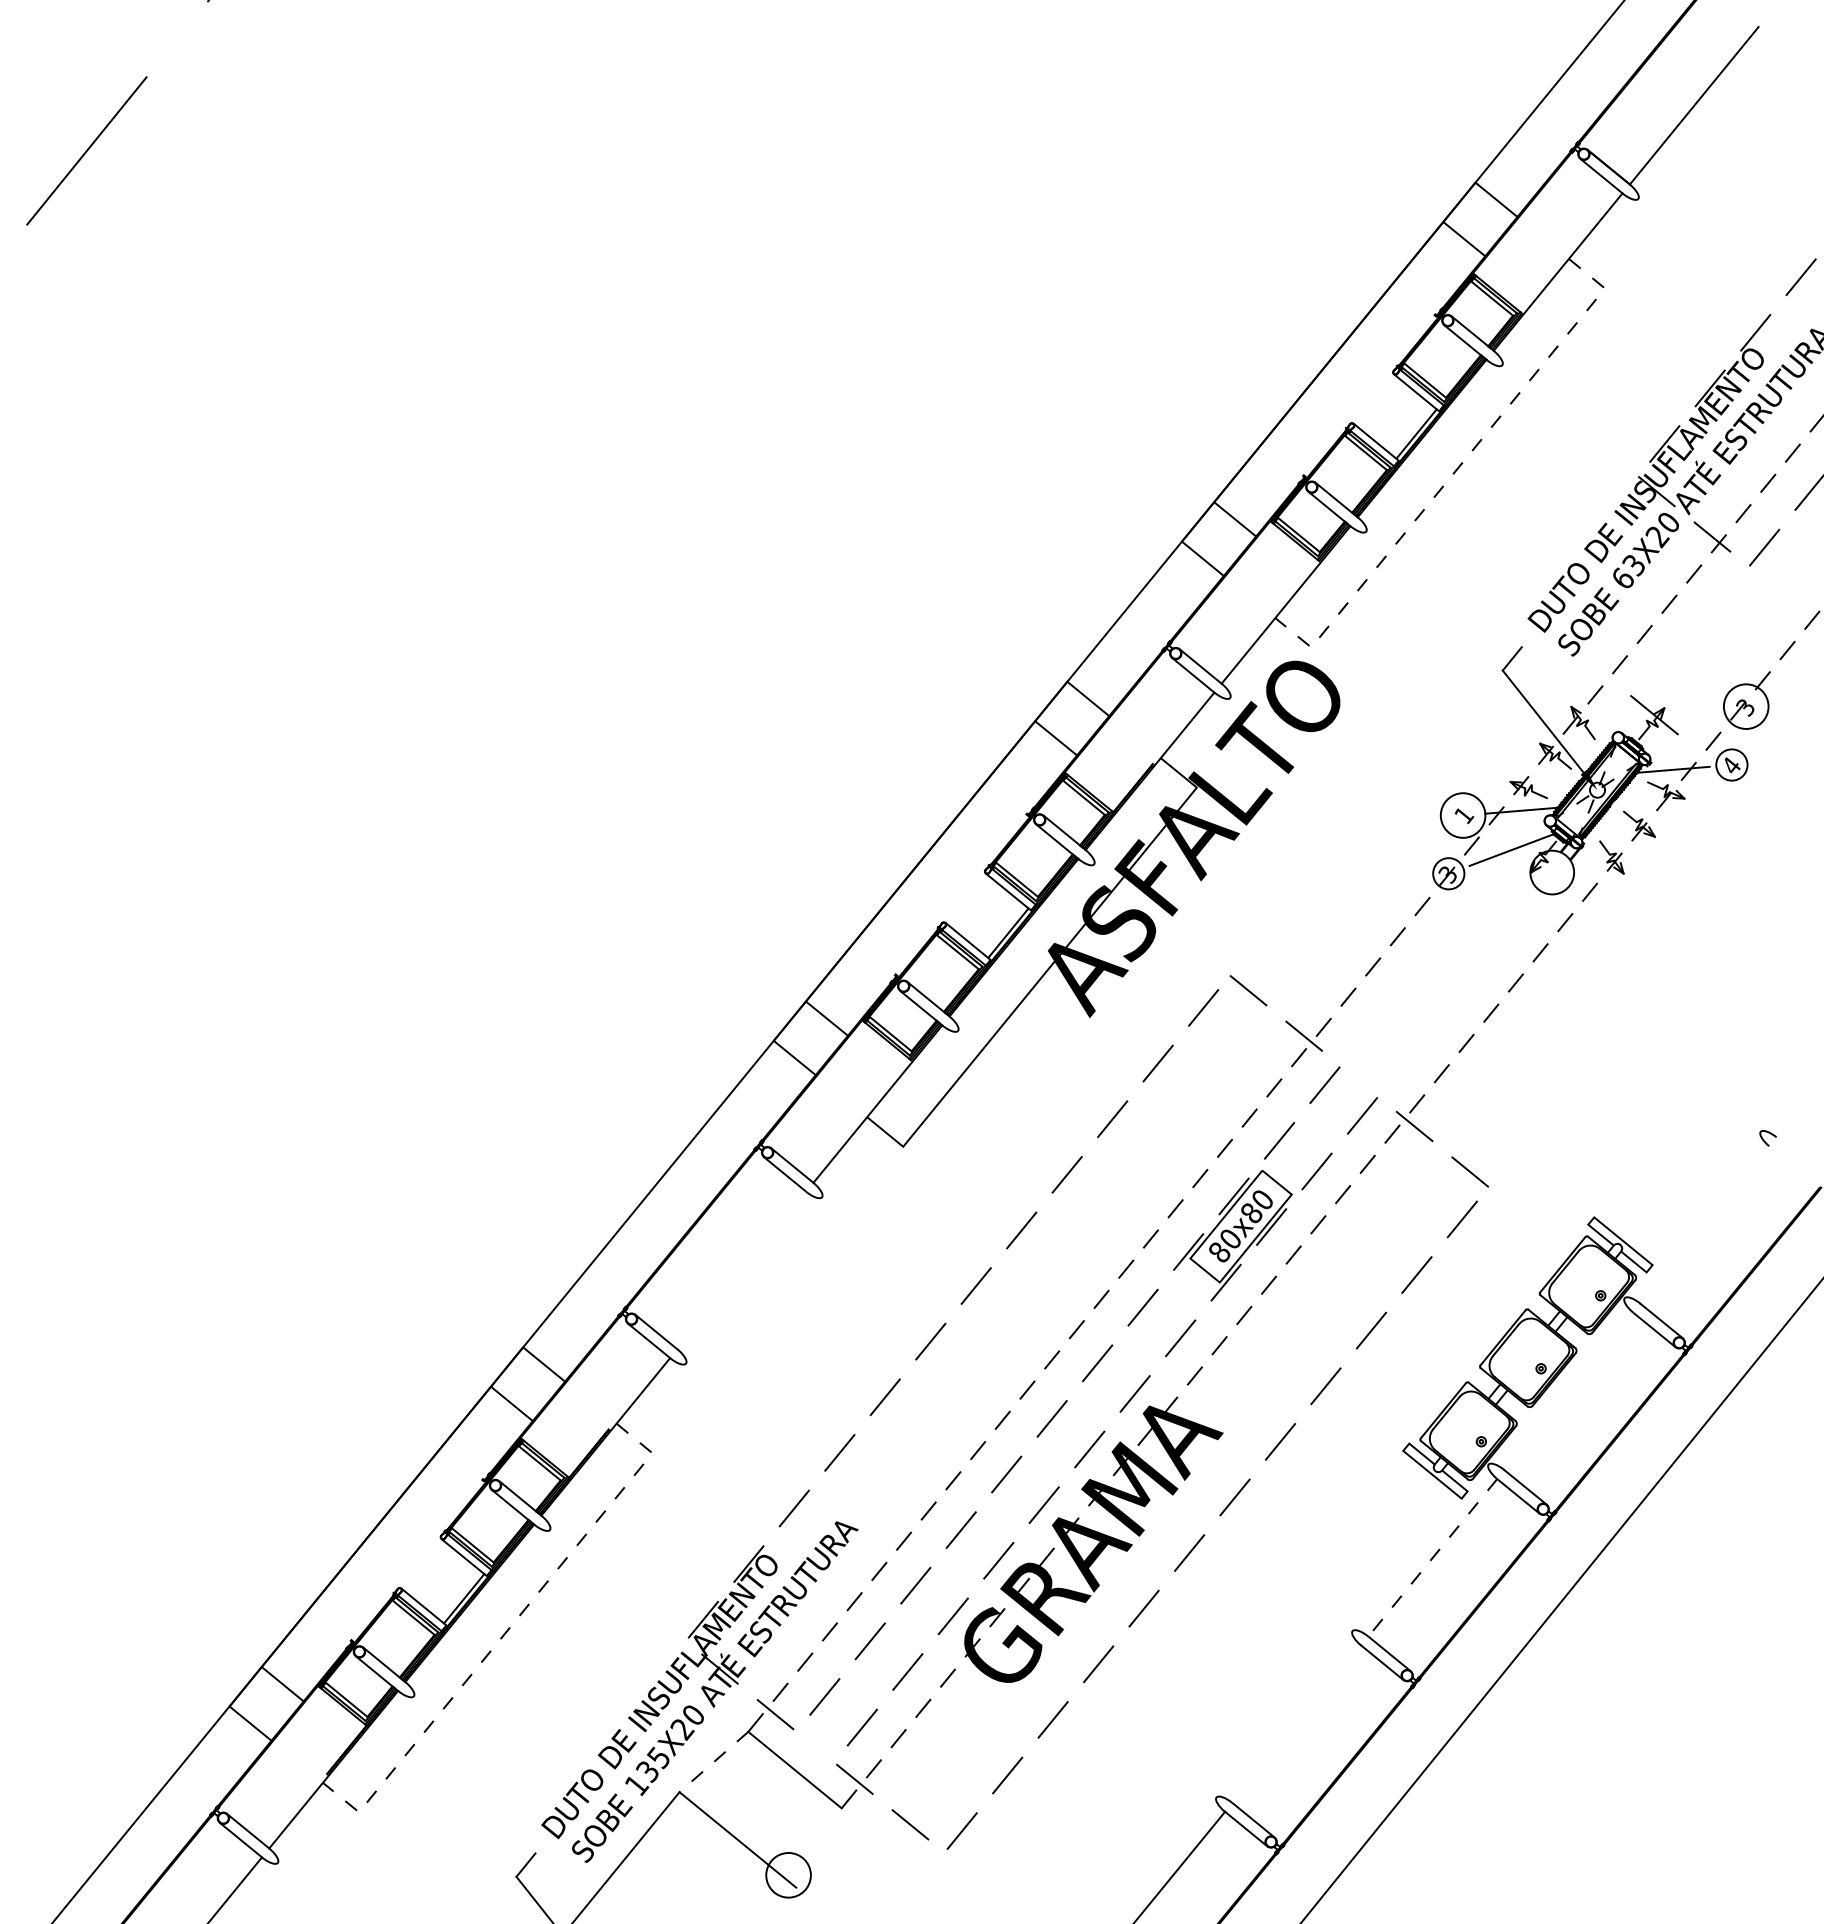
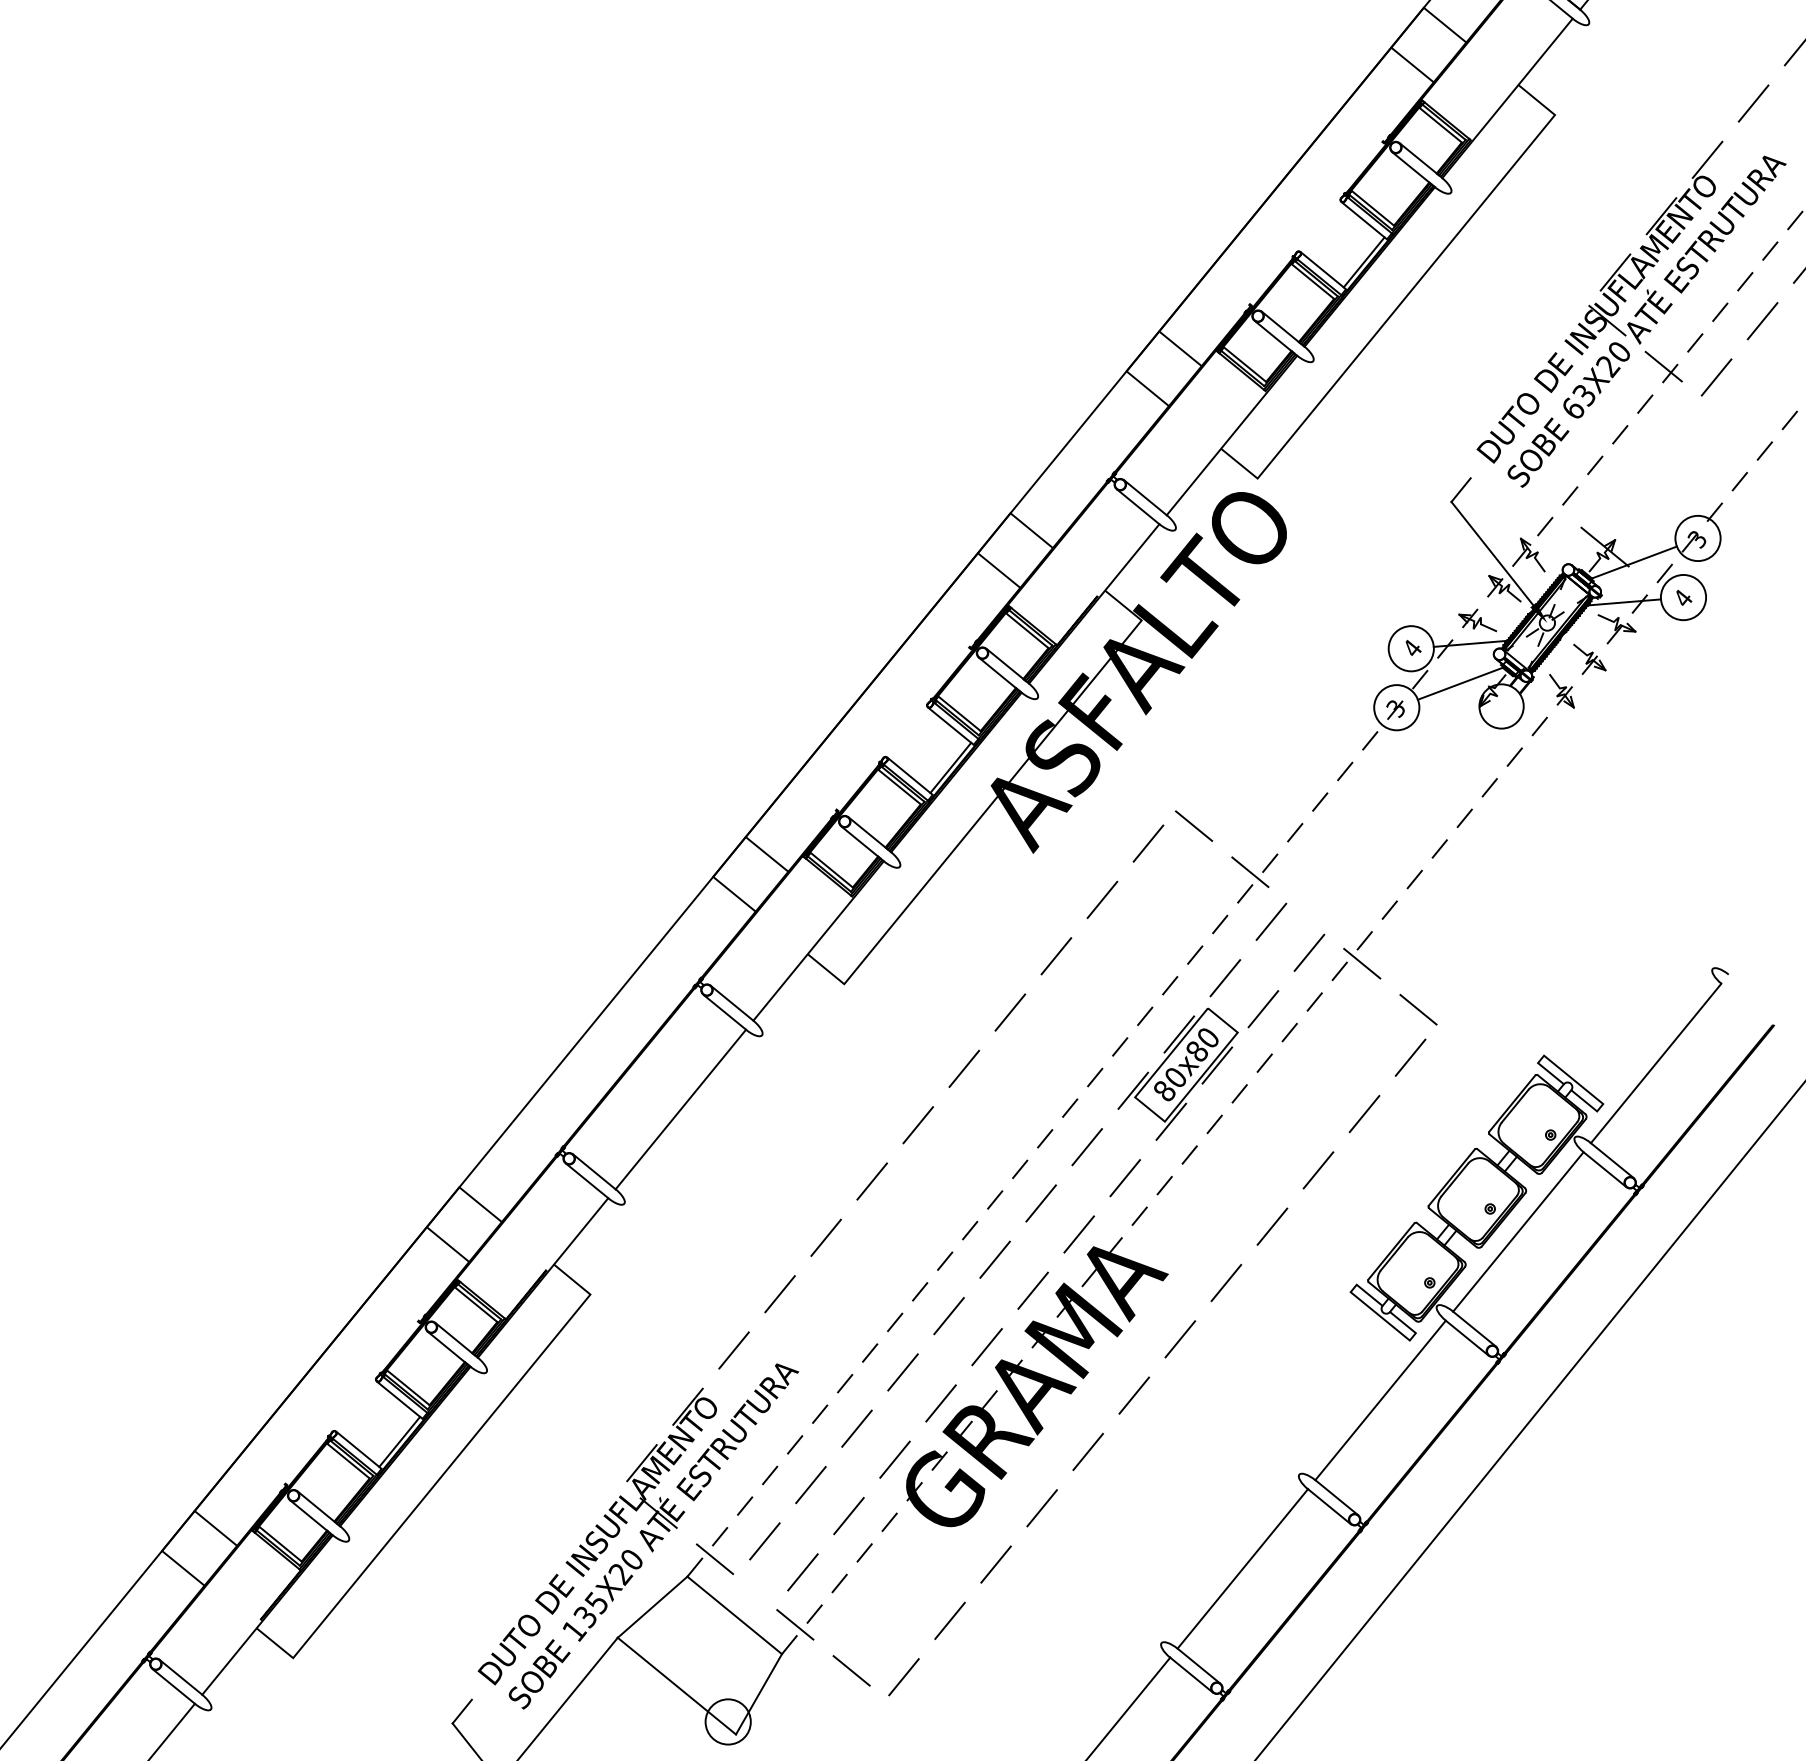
line: (1458, 468) -> (1406, 297), dashed -> solid
line: (1683, 730) -> (1634, 562), added
circle: (1731, 764) -> (1683, 597), size x1.43
text: (1464, 815) -> (1412, 648), 1 -> 4
circle: (1448, 873) -> (1396, 707), size x1.43
line: (1704, 1224) -> (1655, 1062), added
line: (741, 1270) -> (680, 1109), added
line: (1568, 1391) -> (1518, 1232), added
line: (1432, 1557) -> (1380, 1400), dashed -> solid
line: (505, 1632) -> (441, 1476), dashed -> solid
line: (1296, 1723) -> (1242, 1568), added
line: (713, 1762) -> (652, 1607), dashed -> solid
line: (818, 1847) -> (758, 1693), added

